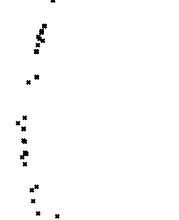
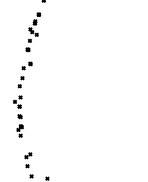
part: (40, 38) -> (33, 32), size x1.67
part: (25, 99) -> (21, 82), added

